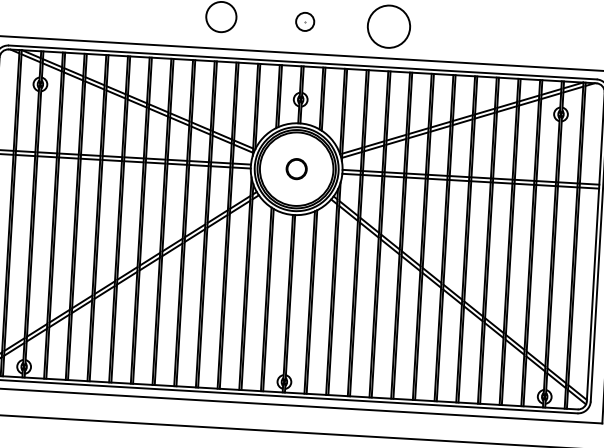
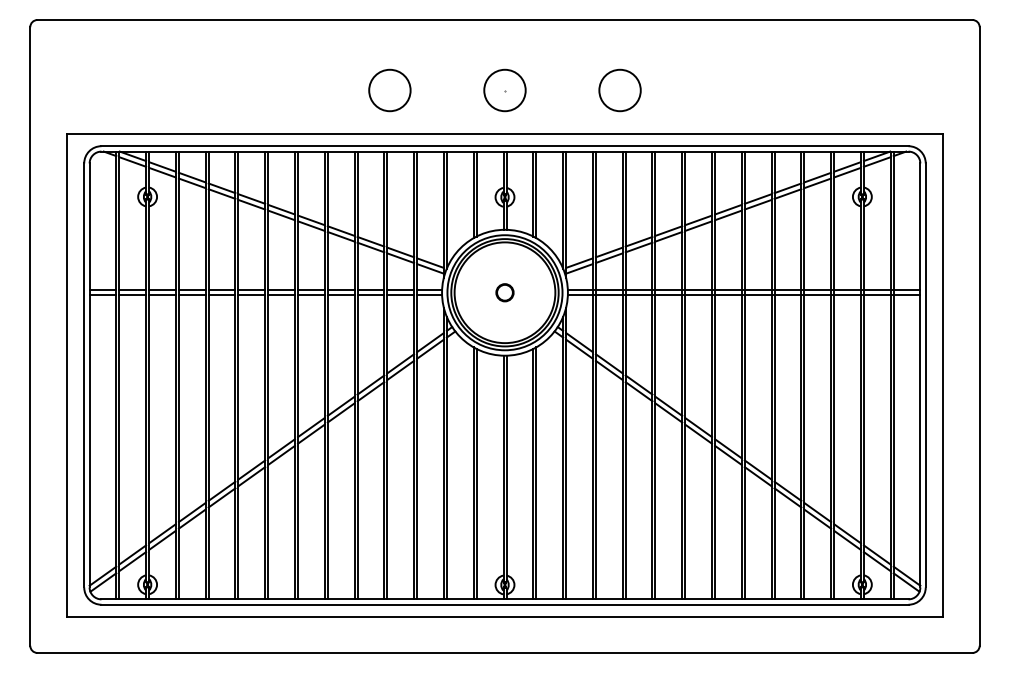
circle: (304, 21) -> (504, 90), size x1.67
circle: (388, 26) -> (619, 90), size x0.71
circle: (296, 168) -> (504, 292), size x0.62

